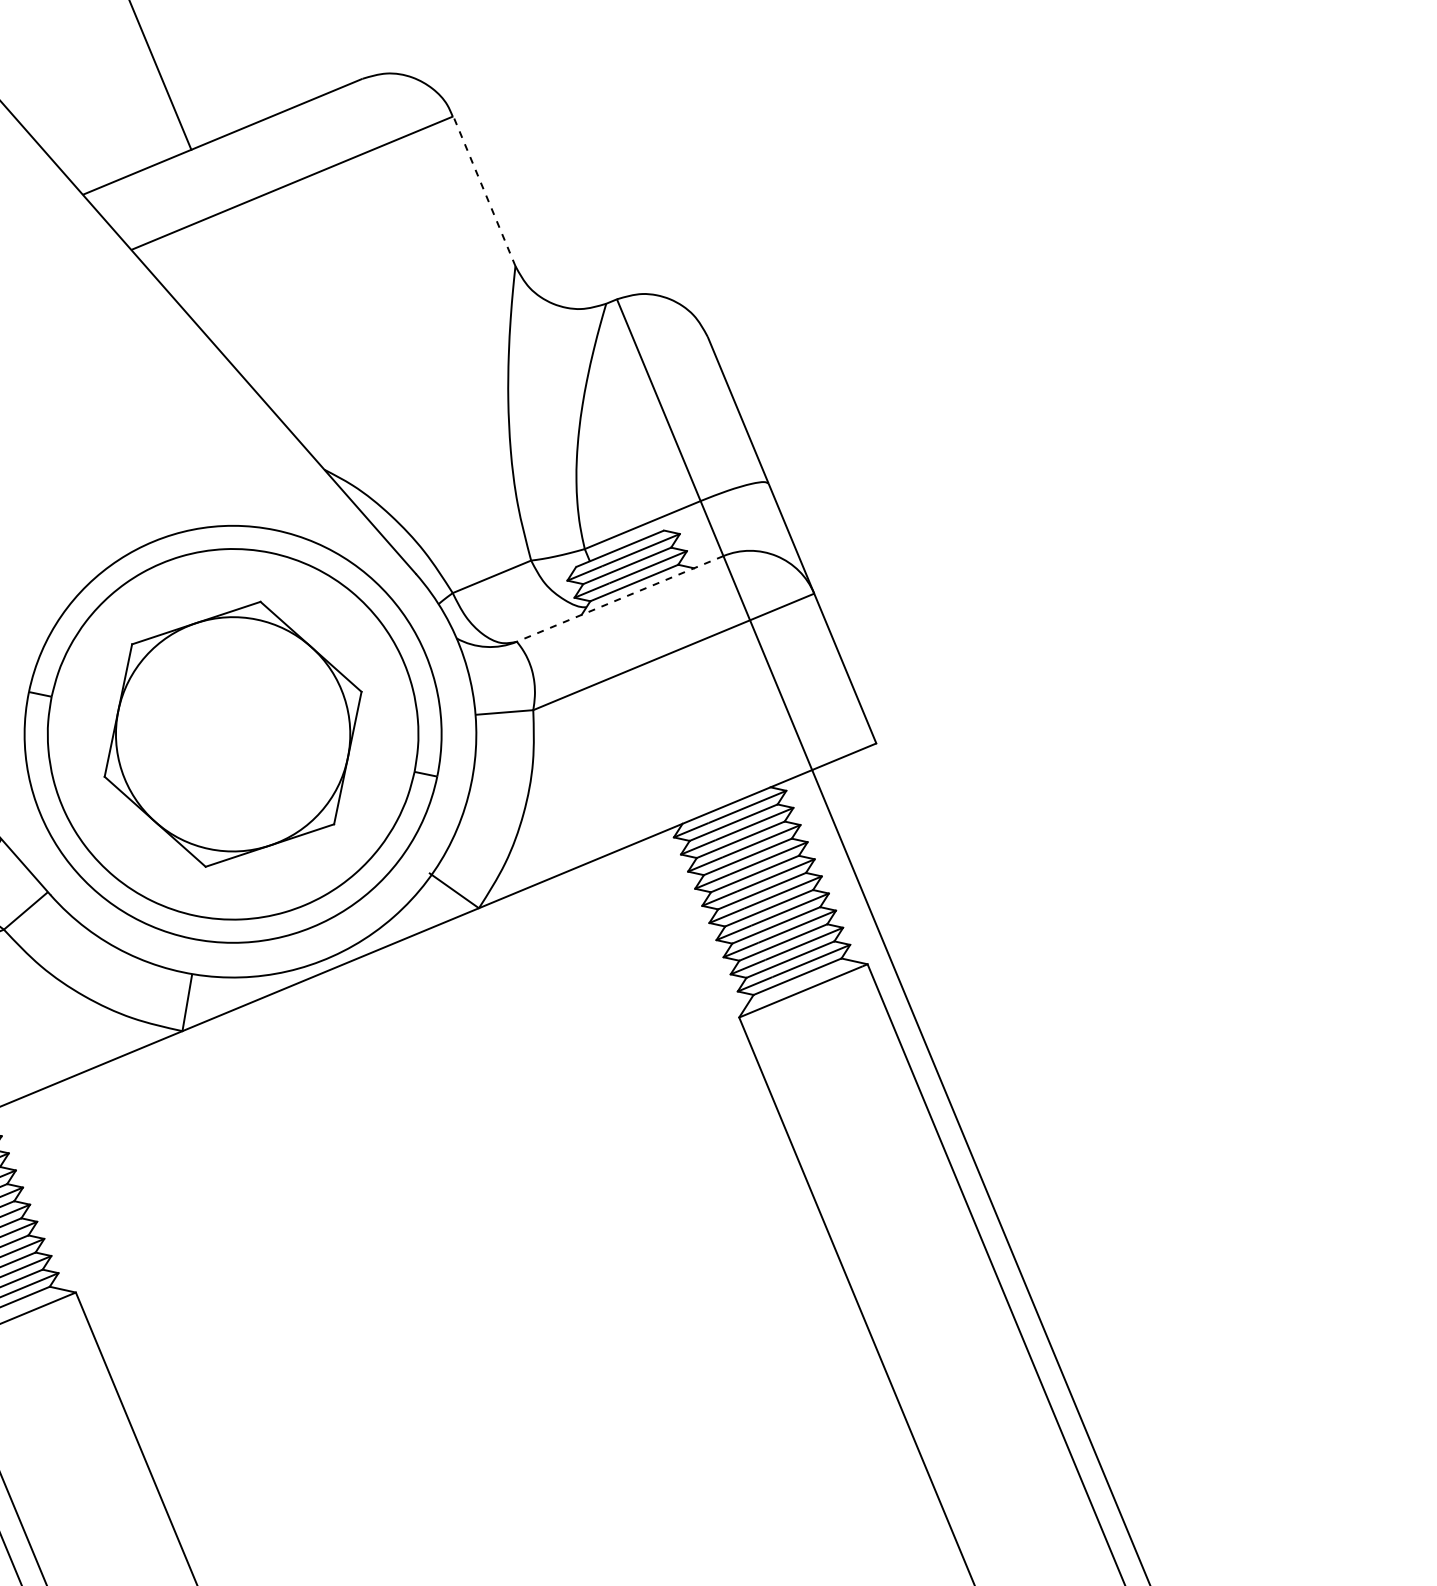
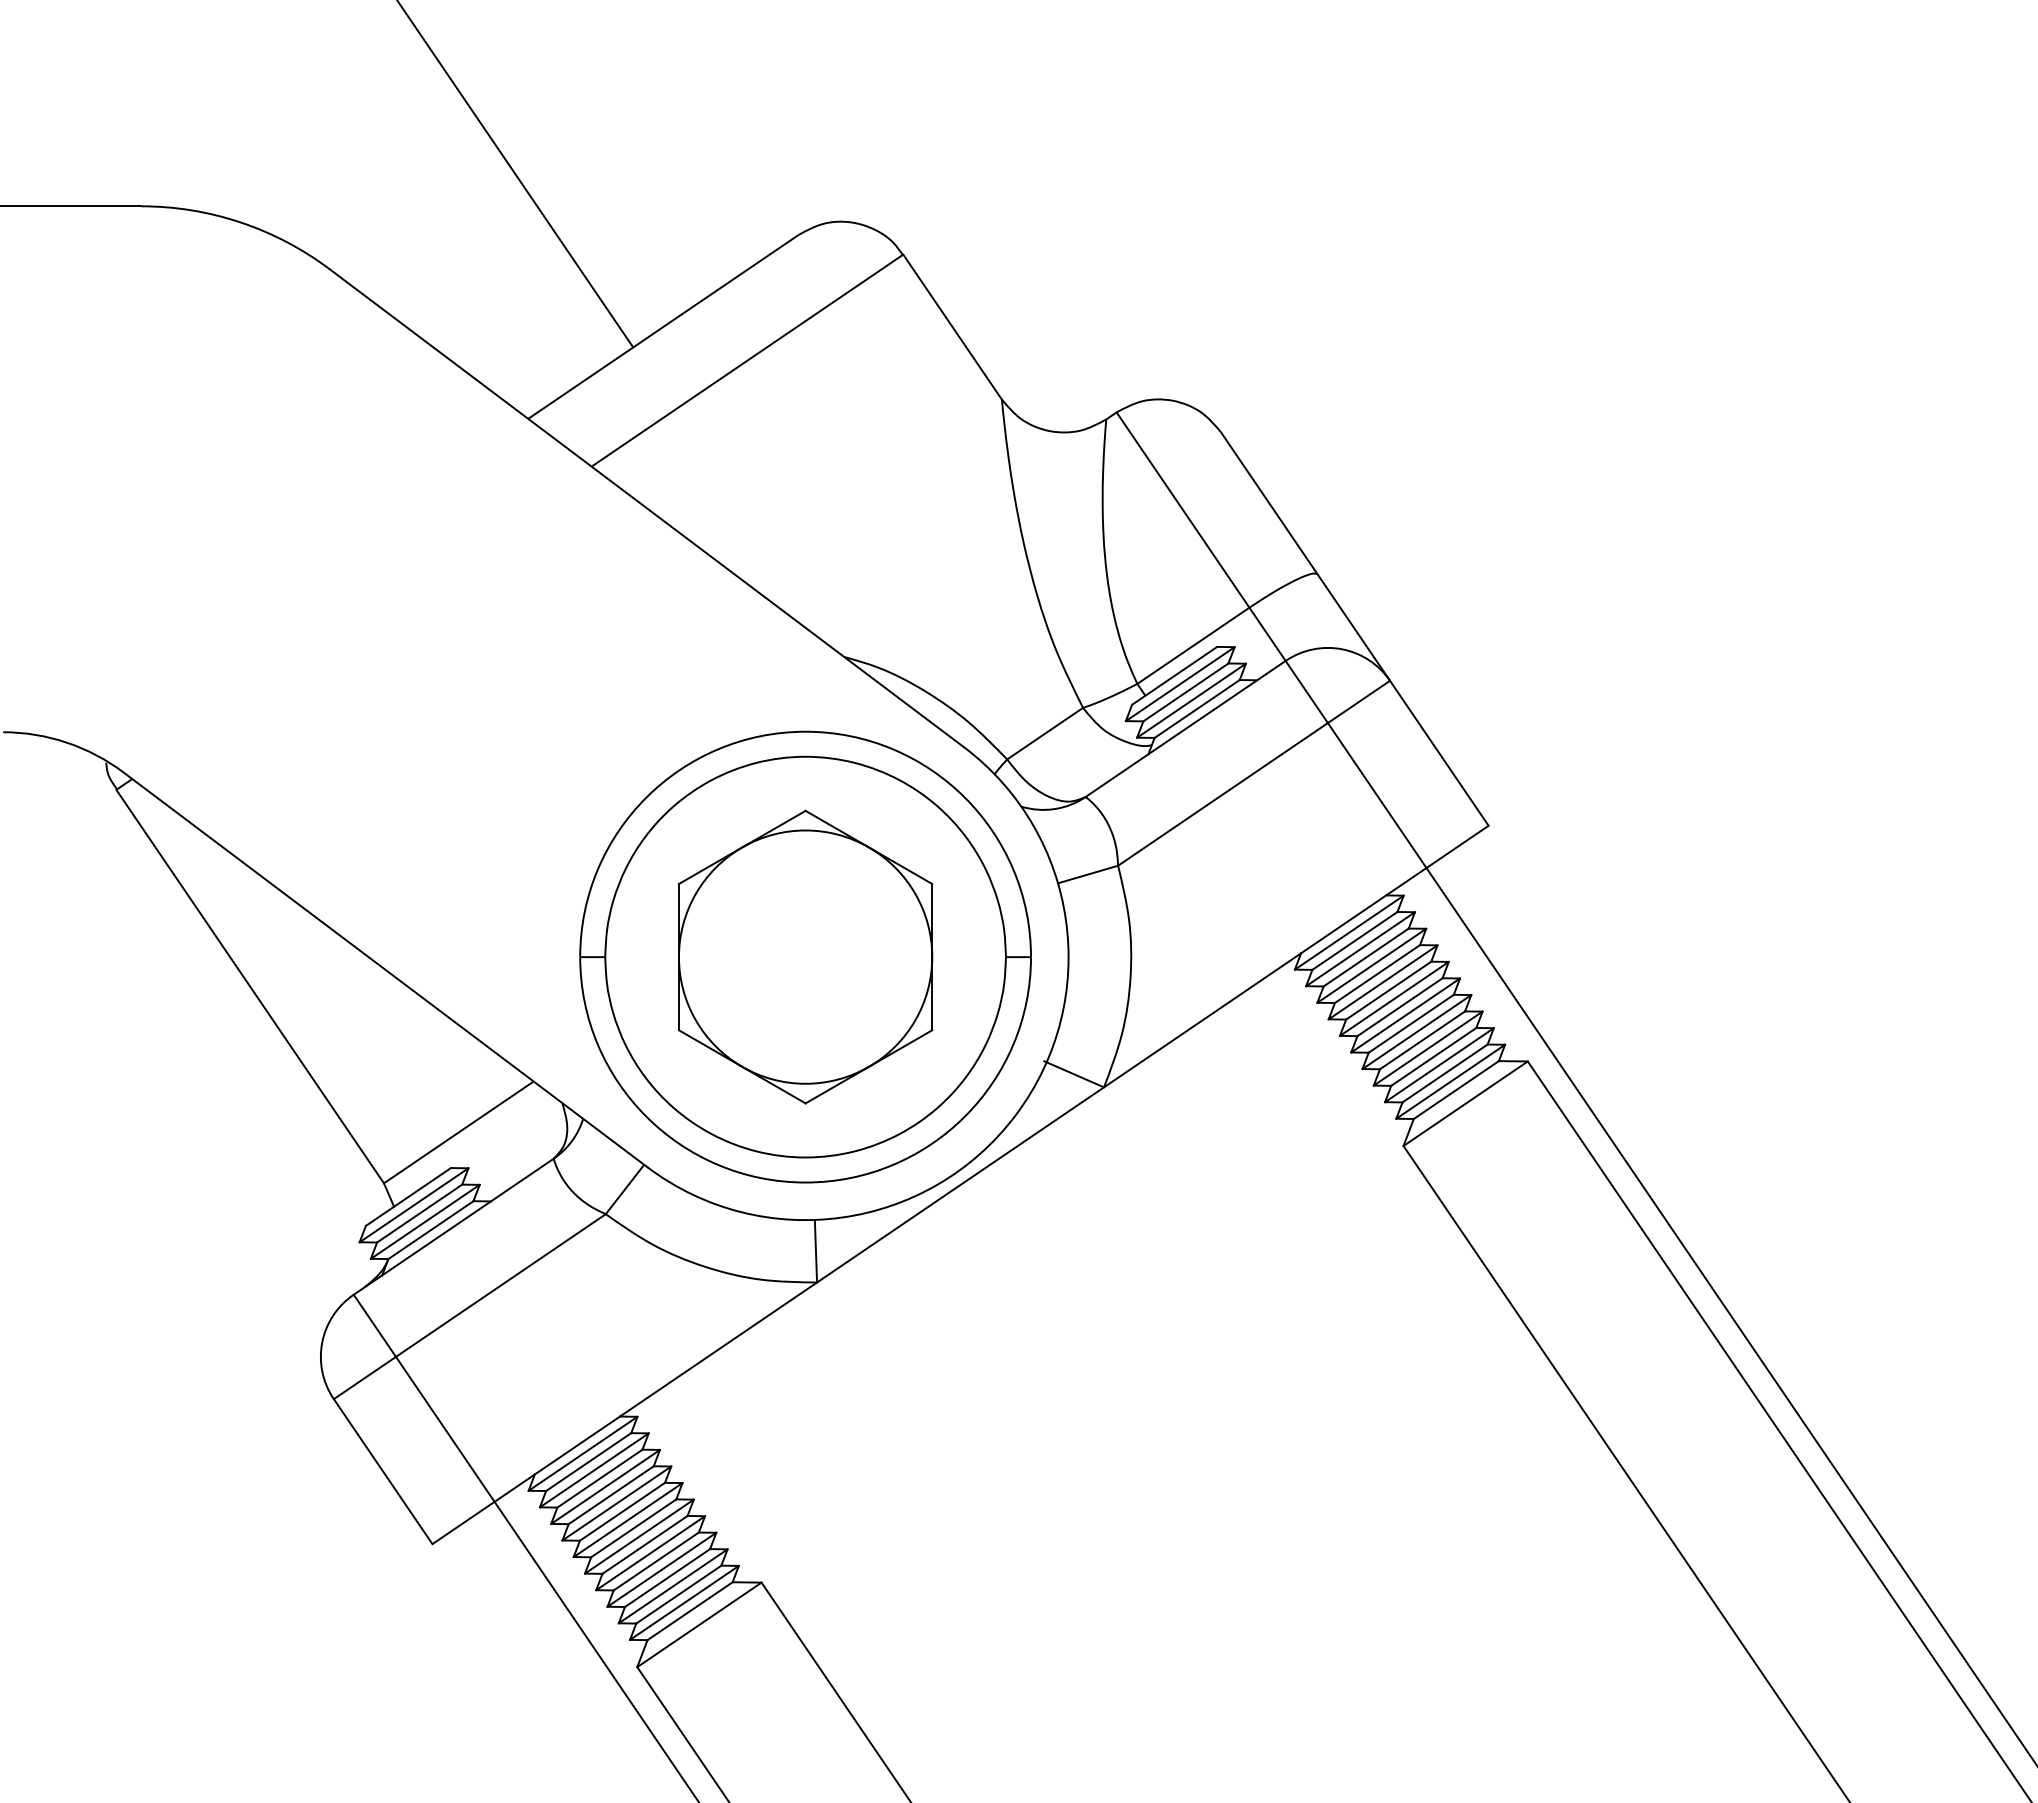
line: (484, 191) -> (952, 327), dashed -> solid
line: (620, 598) -> (1185, 728), dashed -> solid

